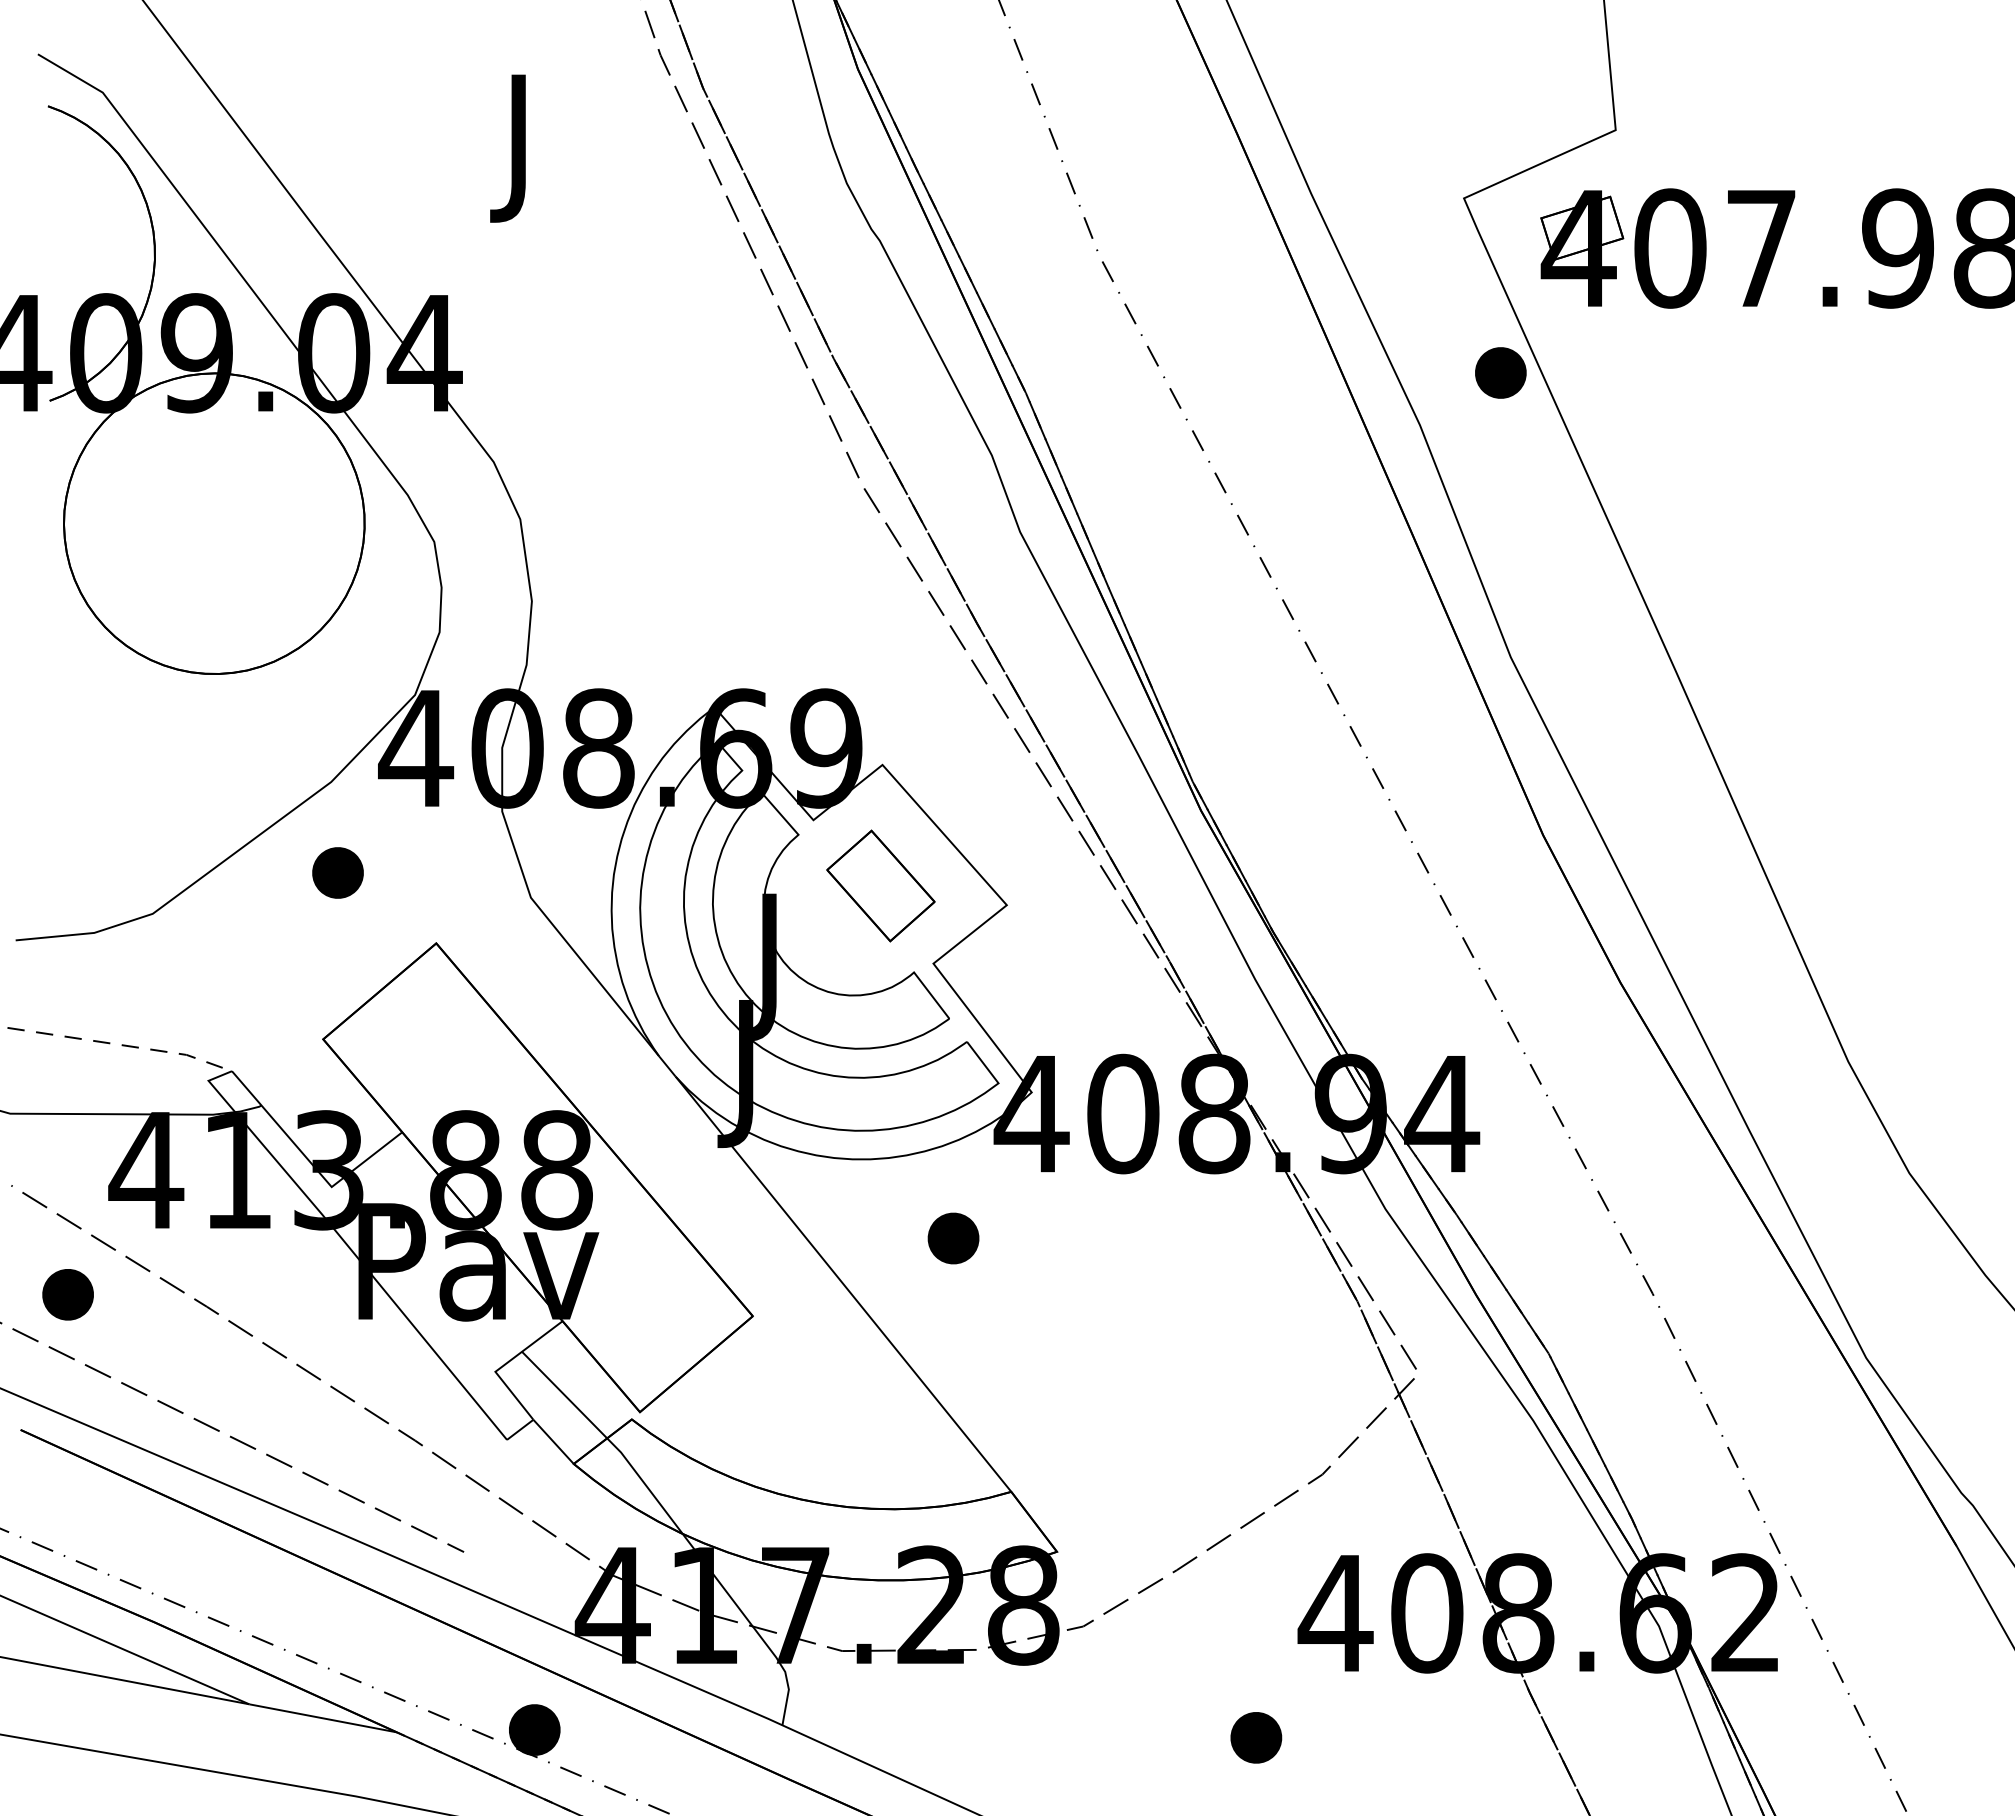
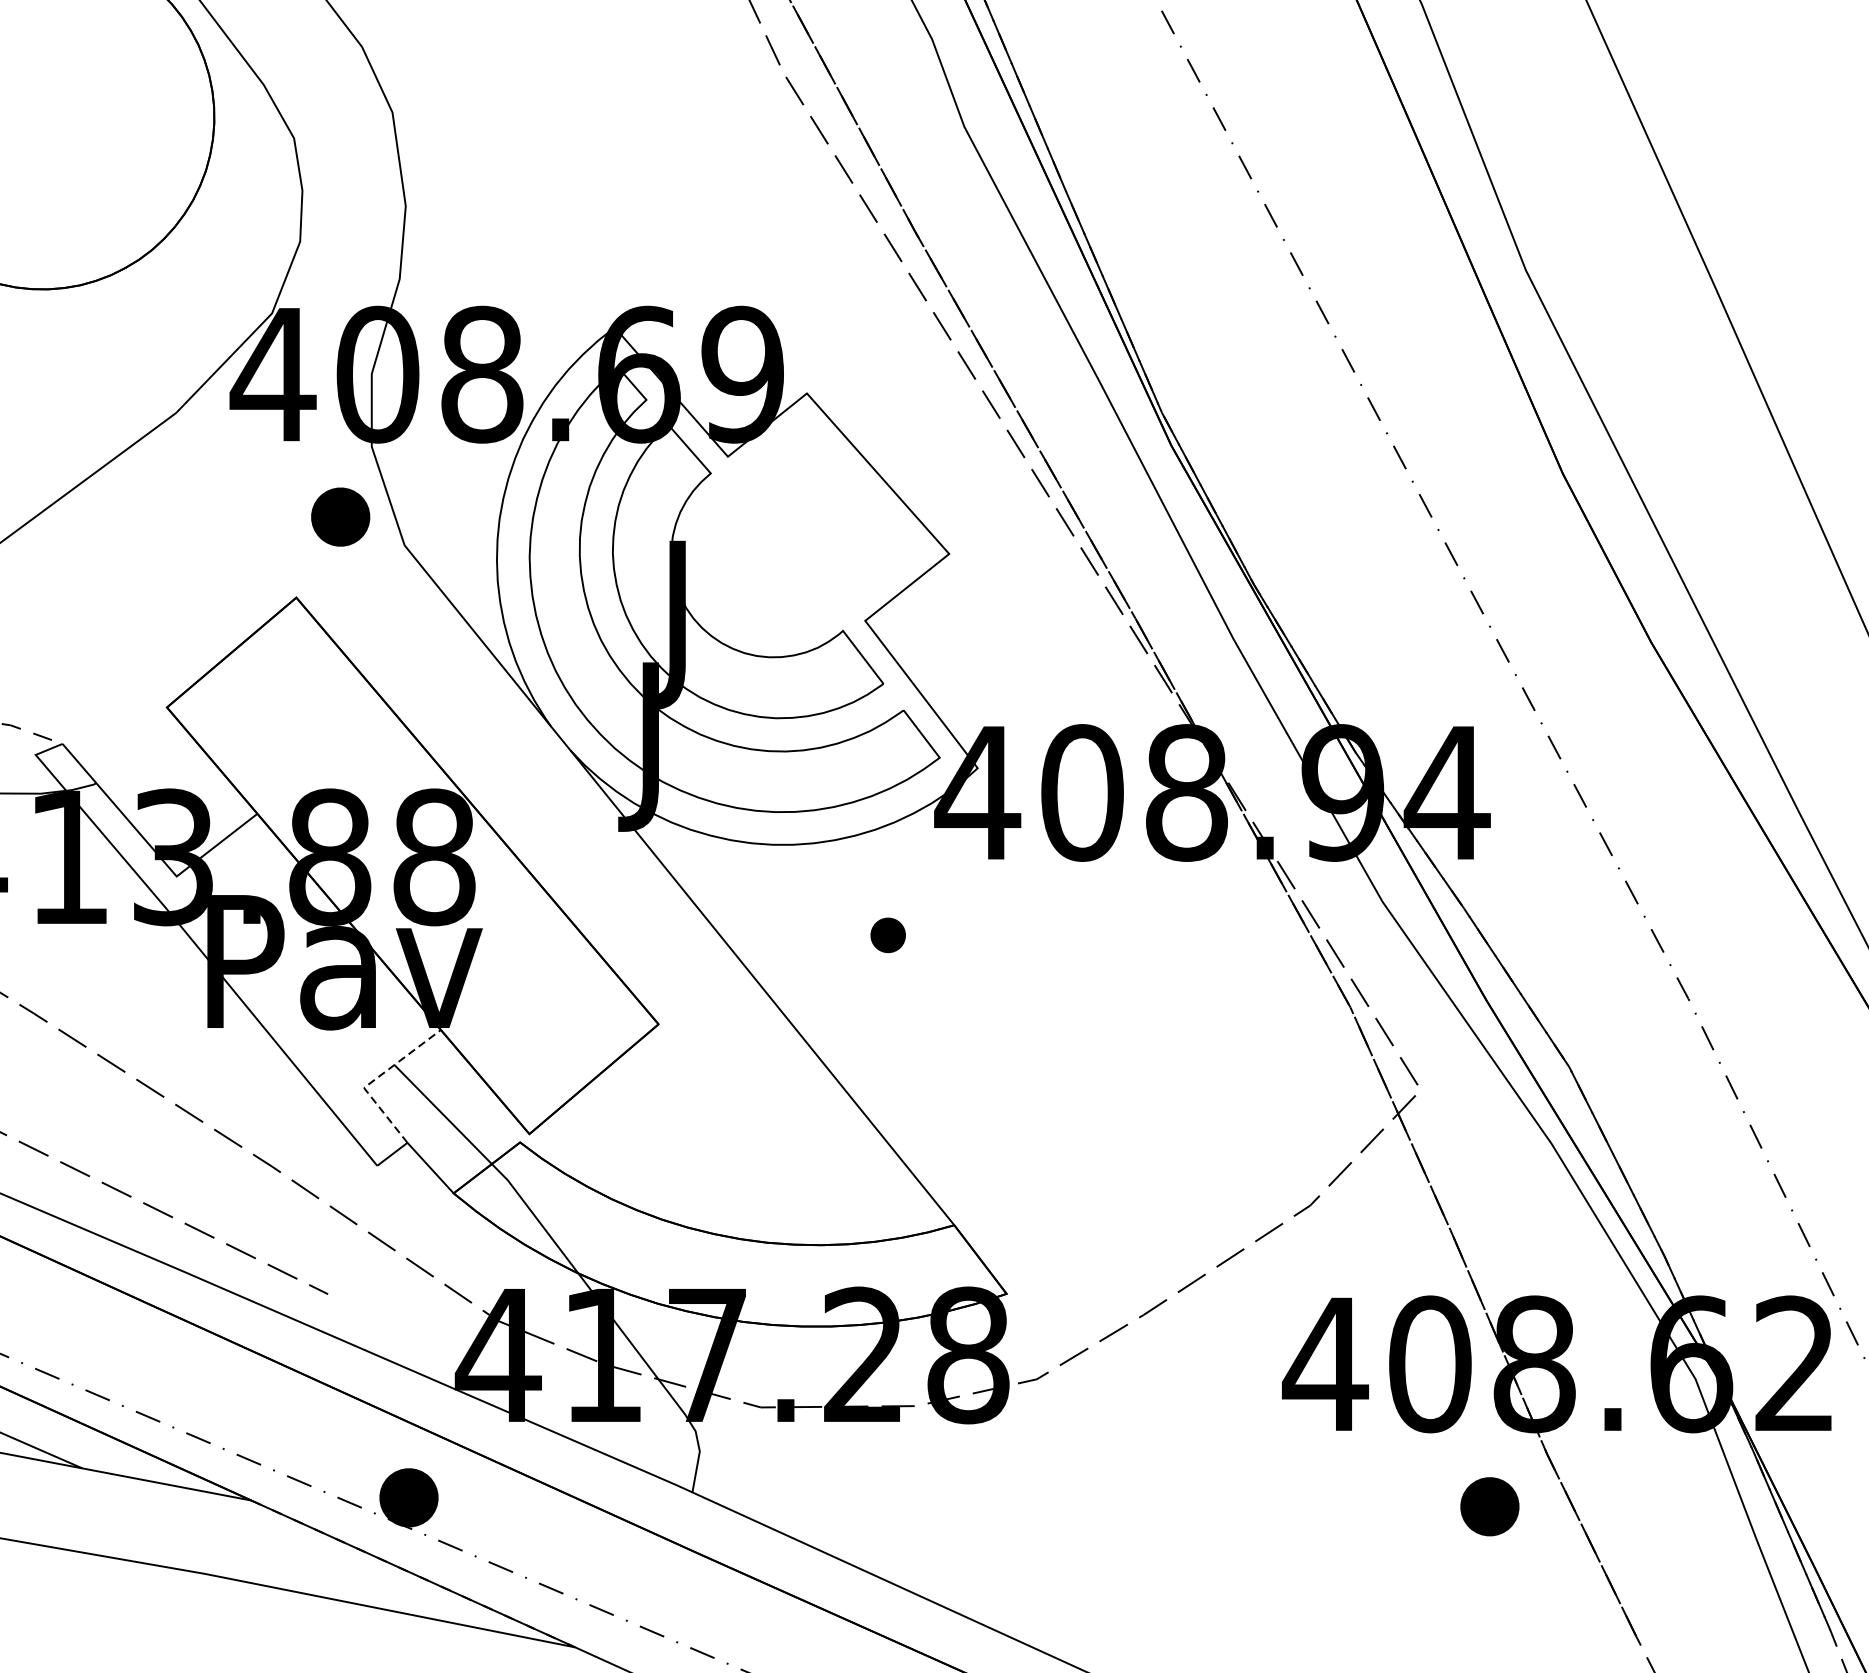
part: (337, 872) -> (340, 516), moved
part: (880, 885) -> (804, 531), removed
part: (953, 1238) -> (888, 935), size x0.6
line: (504, 1365) -> (374, 1080), solid -> dashed
part: (1256, 1737) -> (1490, 1506), moved

